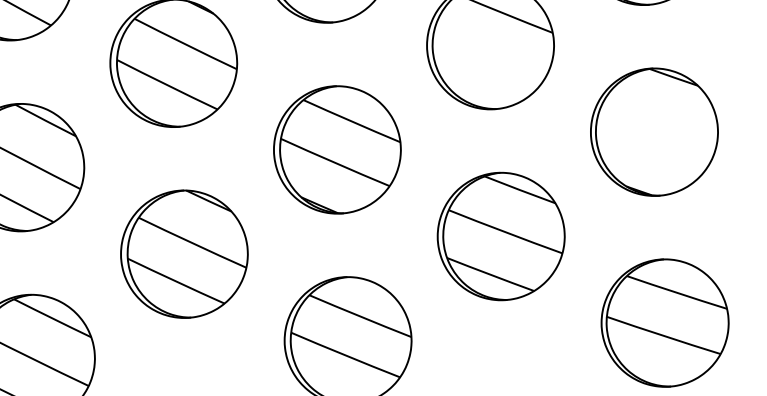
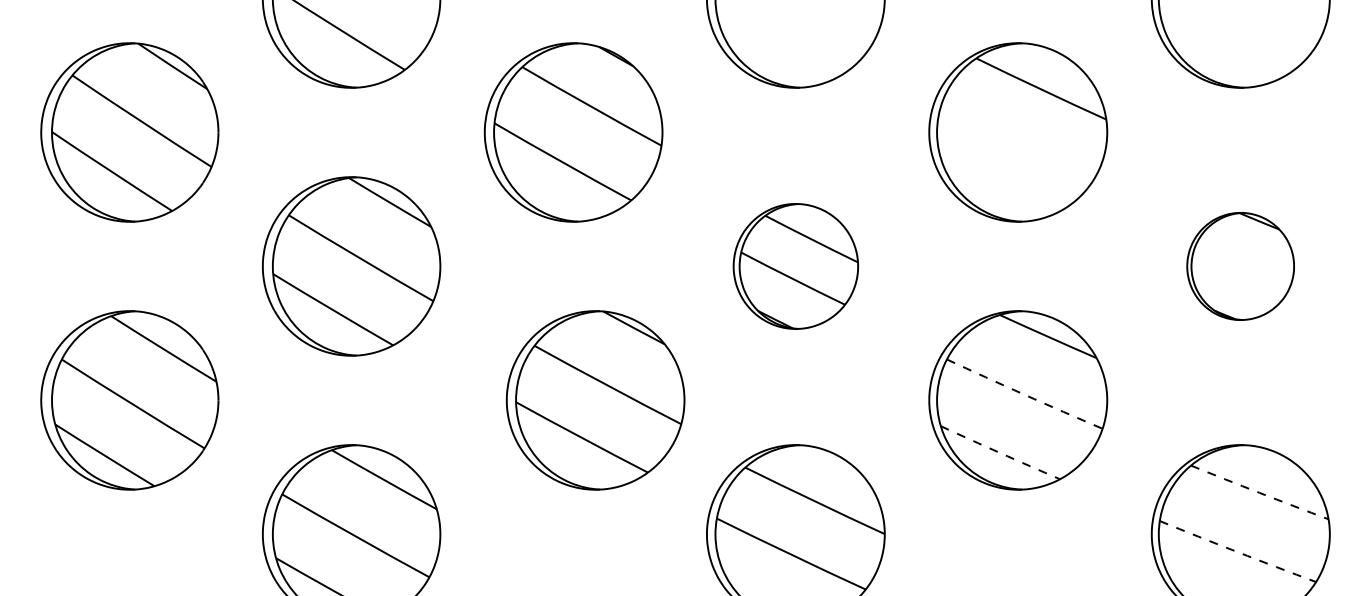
part: (654, 132) -> (1240, 266), size x0.6
part: (337, 149) -> (795, 266), size x0.7
arc: (505, 232) -> (1024, 394), solid -> dashed
part: (184, 254) -> (595, 400), moved
arc: (490, 275) -> (1000, 453), solid -> dashed
arc: (676, 292) -> (1259, 492), solid -> dashed
arc: (663, 336) -> (1237, 552), solid -> dashed

